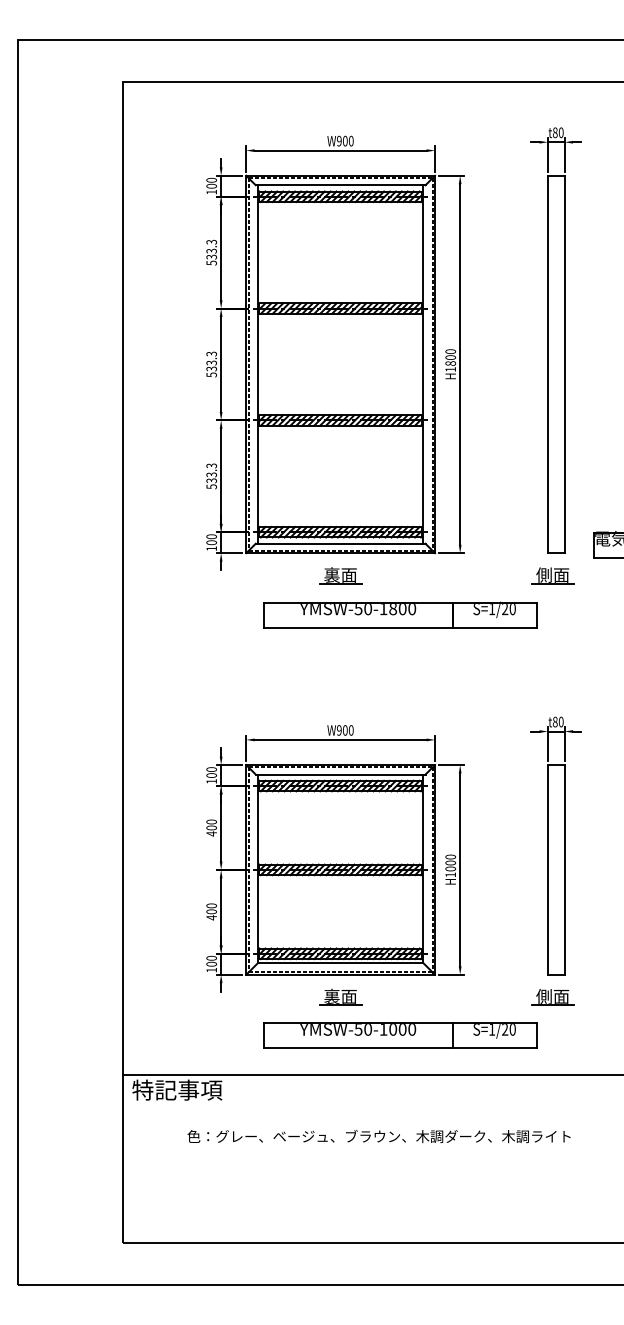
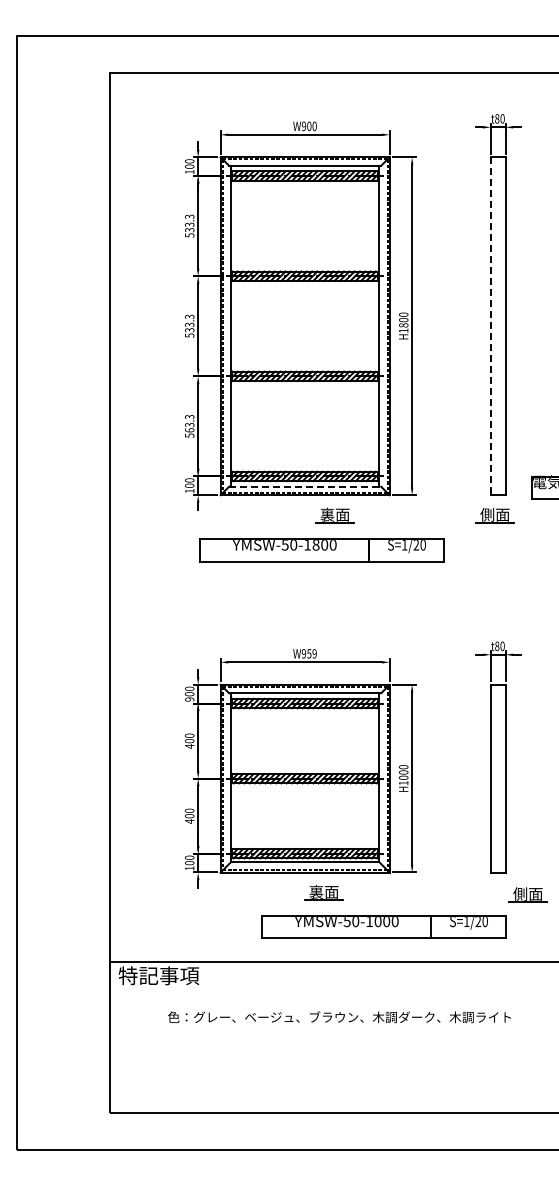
line: (547, 364) -> (490, 326), solid -> dashed
text: (211, 480) -> (189, 430), 533.3 -> 563.3
line: (341, 543) -> (305, 486), solid -> dashed
part: (339, 575) -> (334, 515), moved
part: (399, 615) -> (321, 550), moved
text: (347, 730) -> (311, 653), W900 -> W959
text: (211, 781) -> (189, 699), 100 -> 900
part: (339, 997) -> (323, 892), moved
part: (552, 997) -> (527, 894), moved
part: (399, 1035) -> (383, 926), moved

